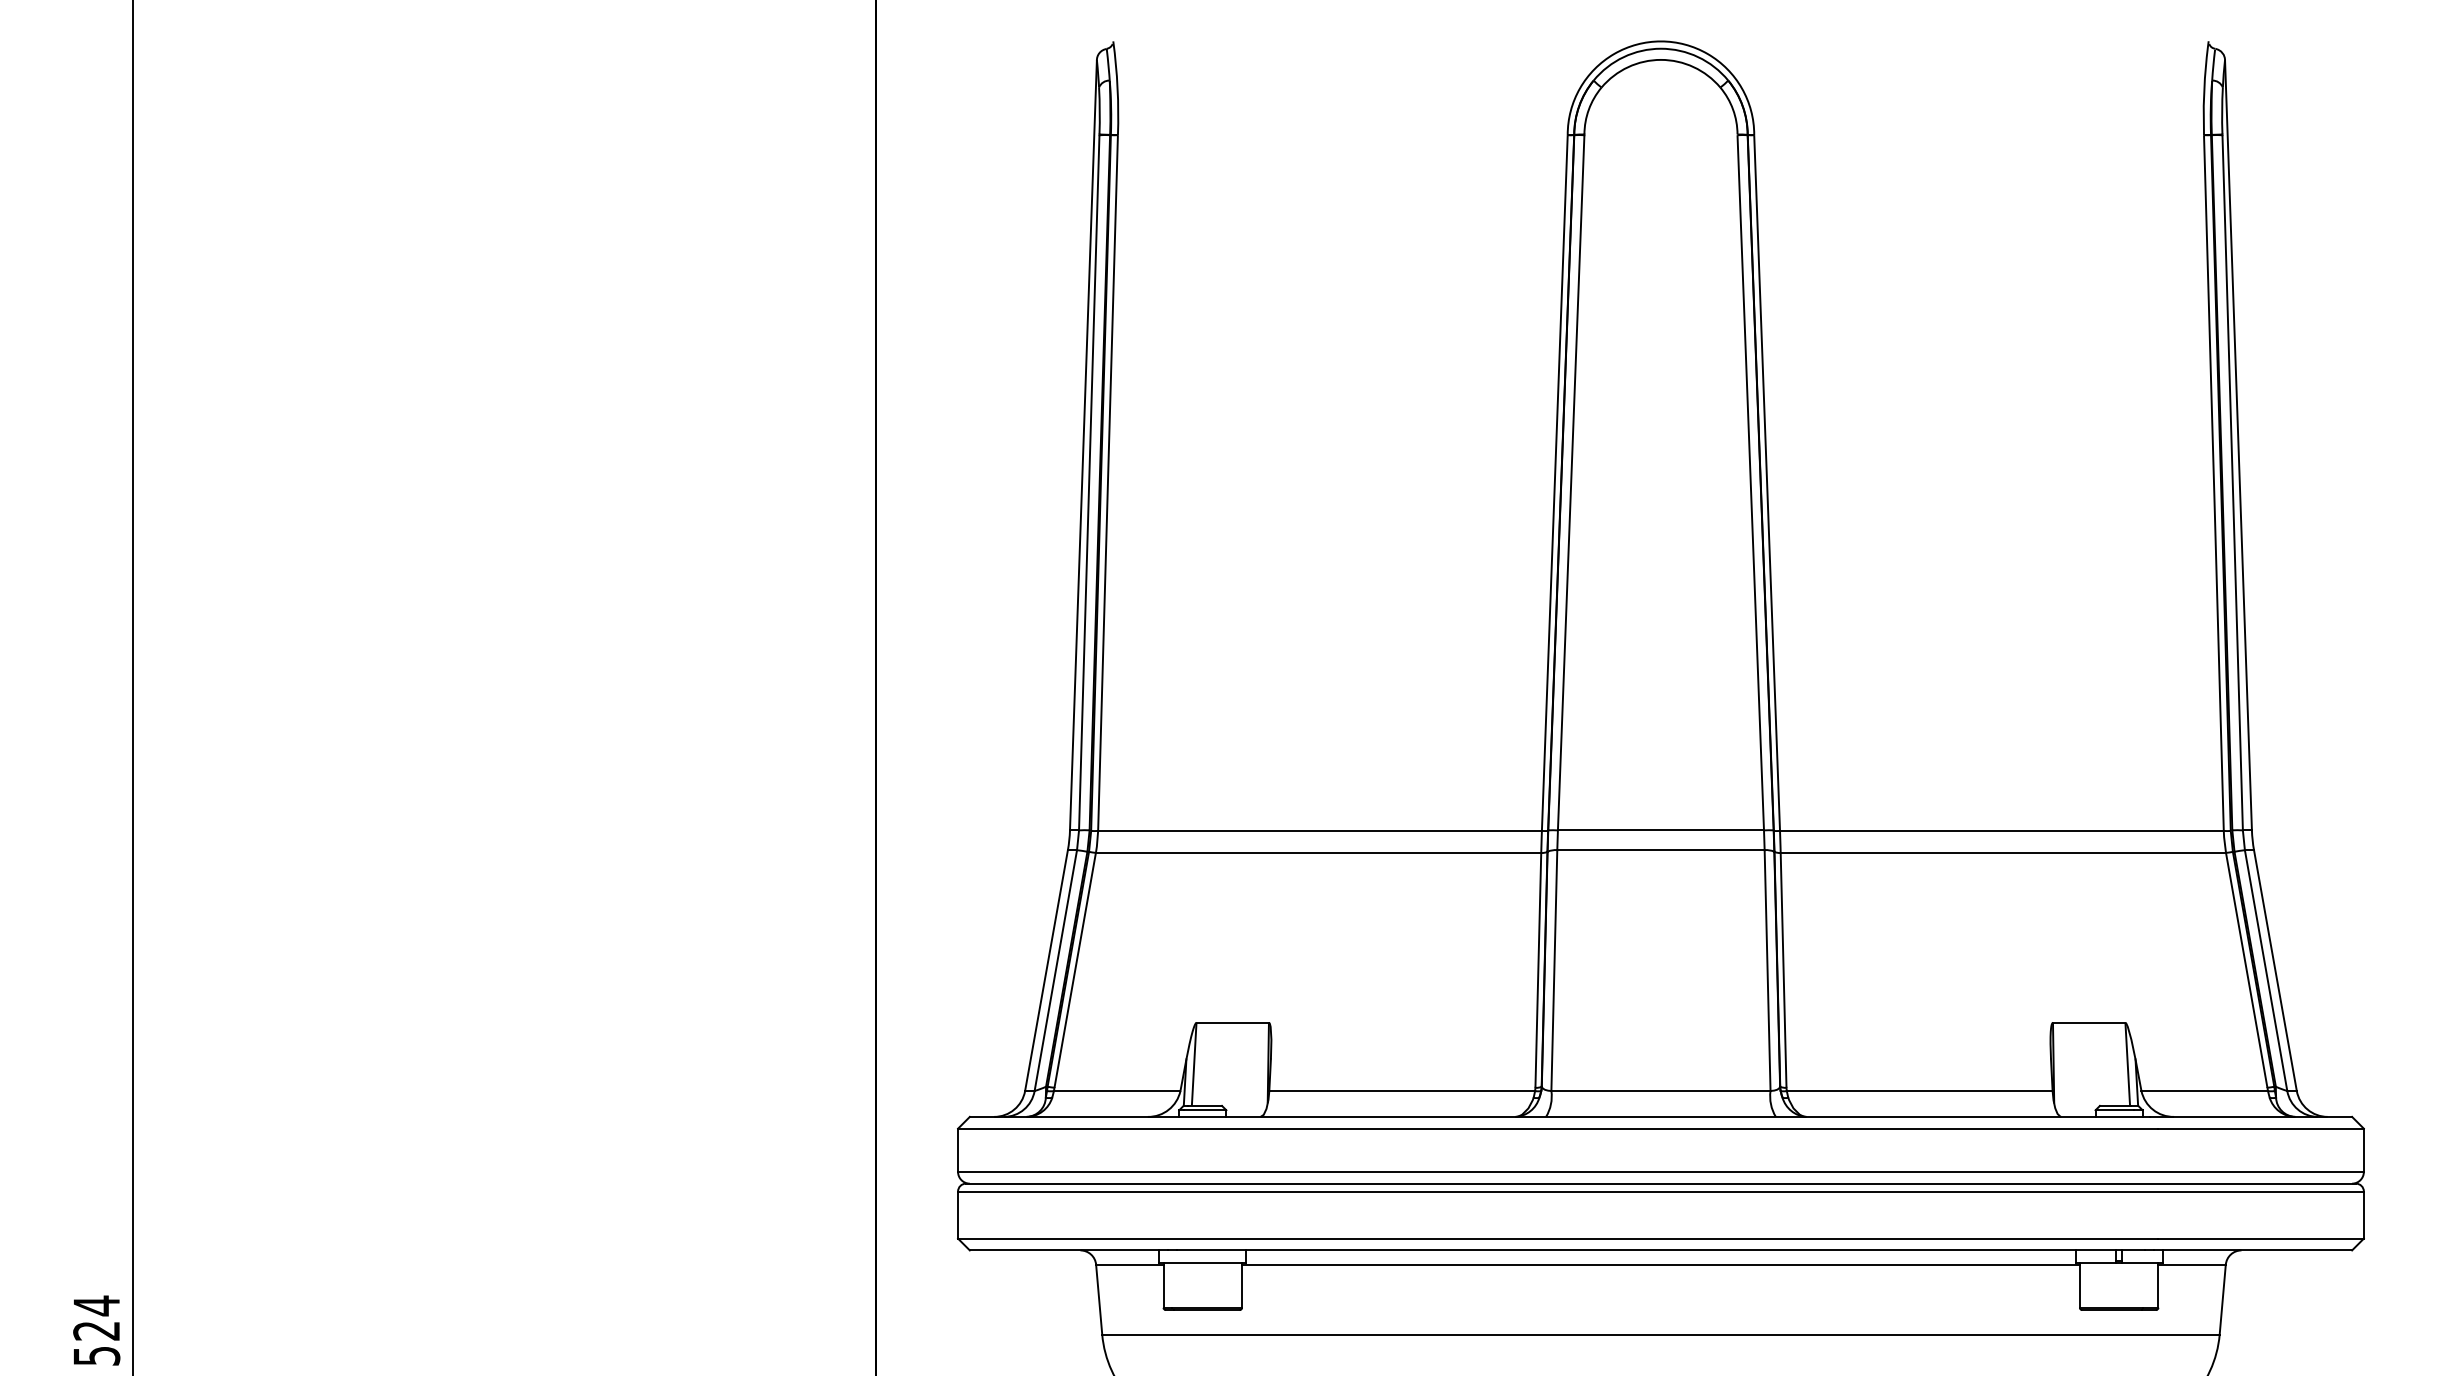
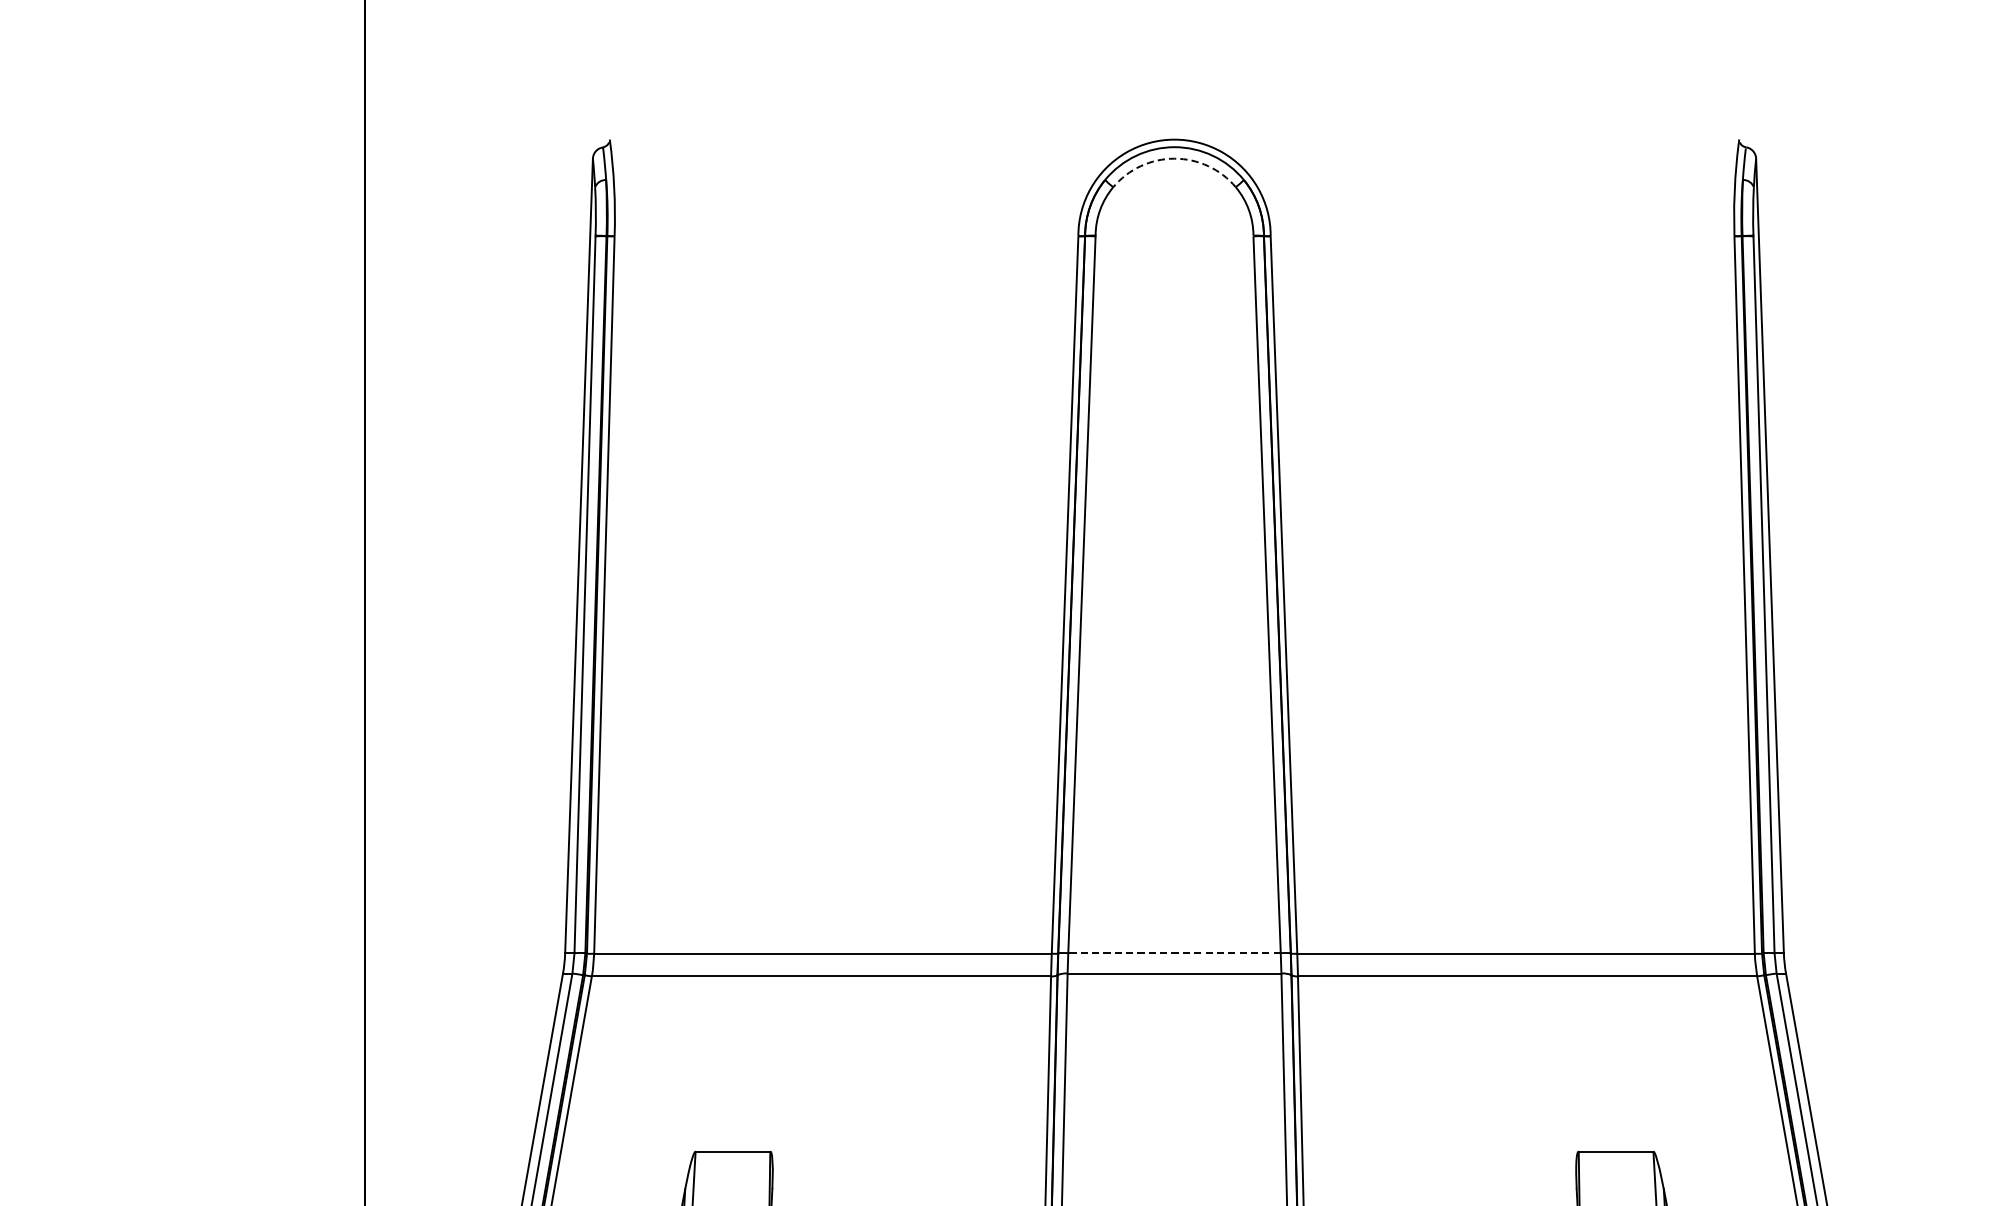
arc: (1660, 59) -> (1174, 158), solid -> dashed
line: (1660, 830) -> (1174, 953), solid -> dashed

